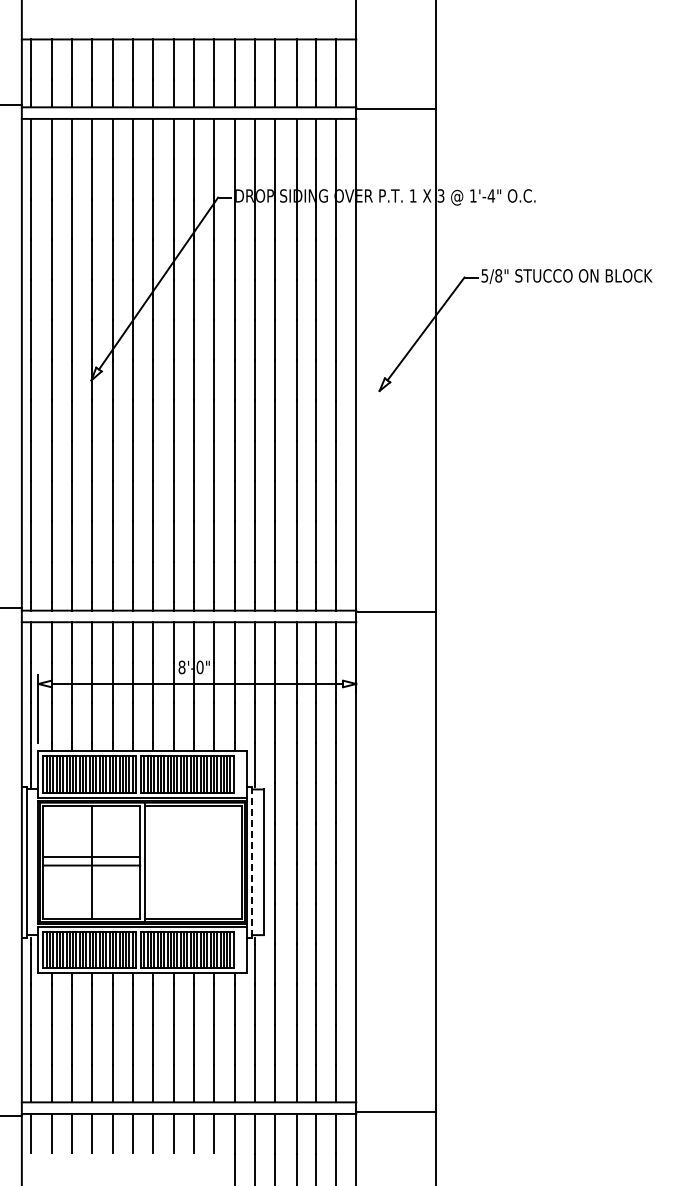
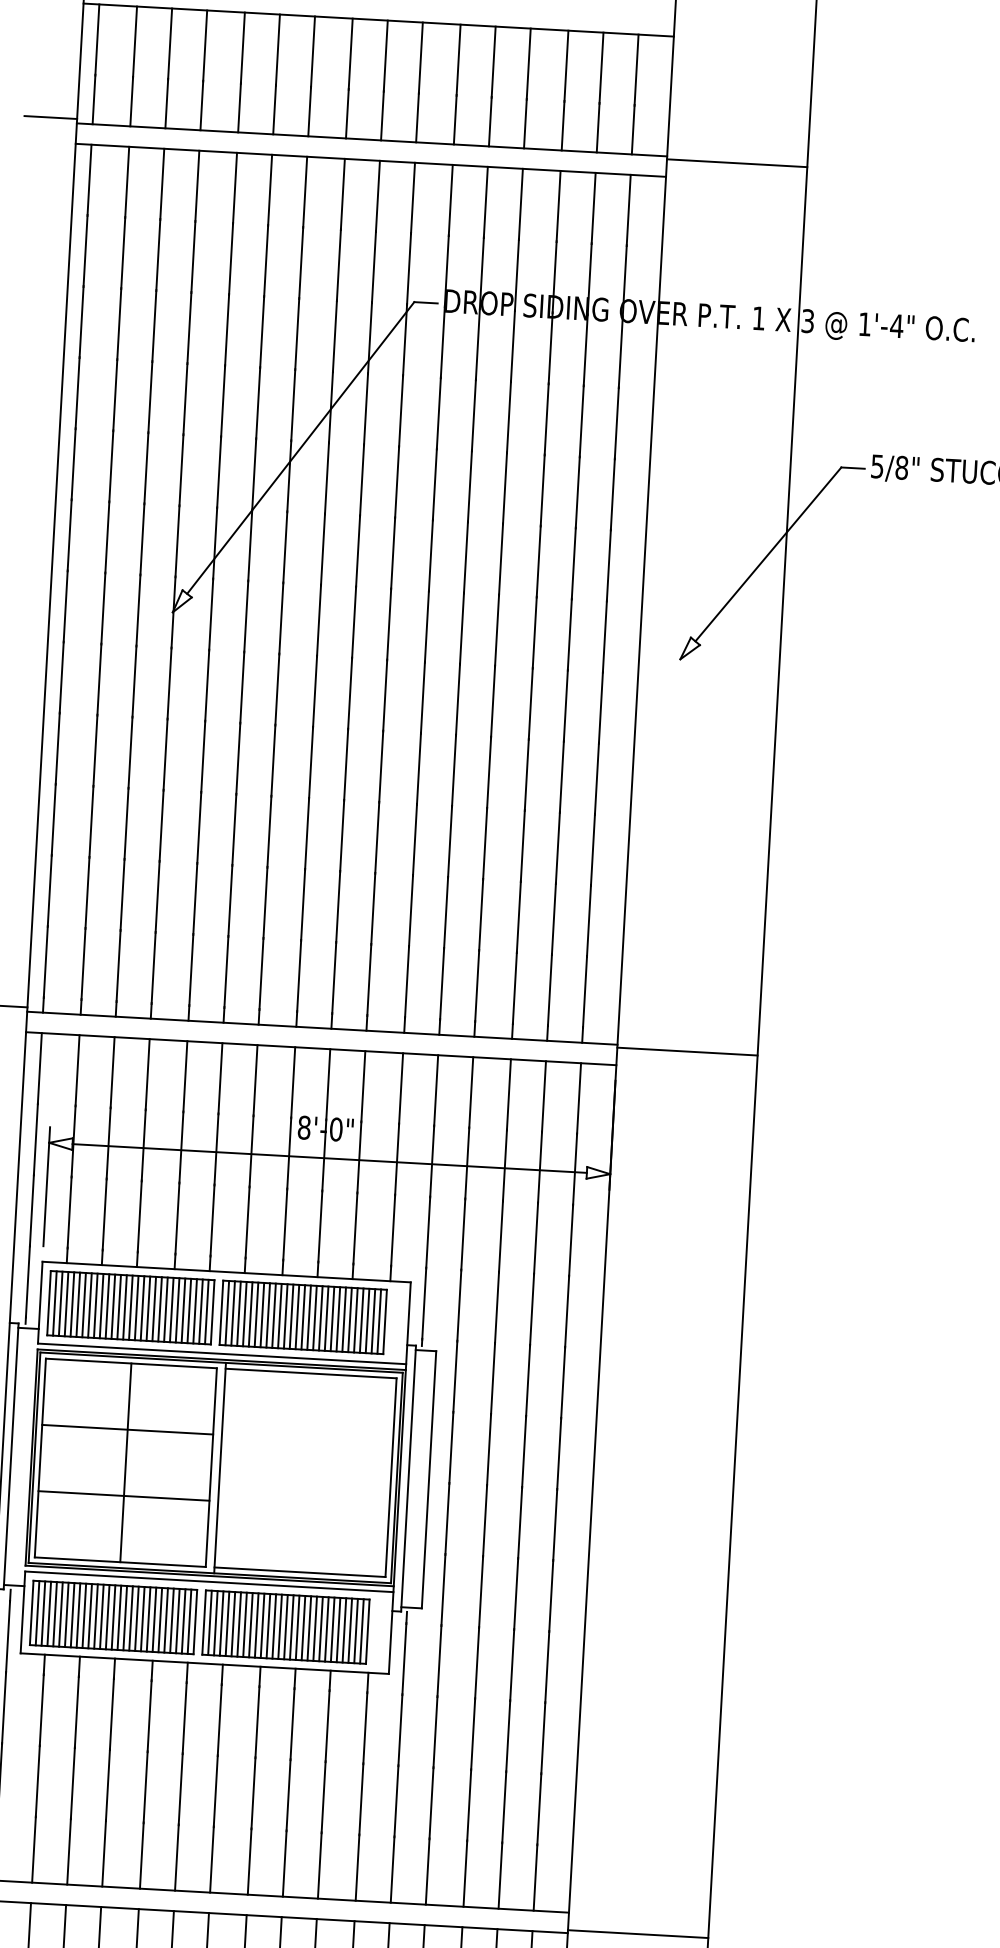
line: (91, 857) -> (123, 1496), moved
line: (251, 862) -> (407, 1478), dashed -> solid
line: (91, 865) -> (127, 1429), moved

